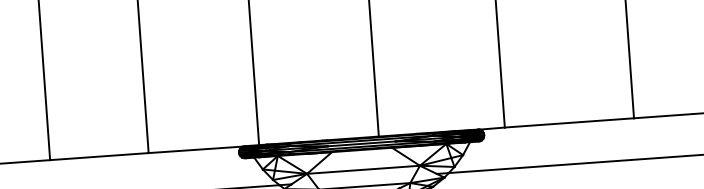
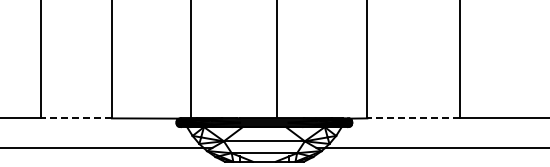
line: (569, 123) -> (413, 118), solid -> dashed
line: (99, 156) -> (76, 118), solid -> dashed

